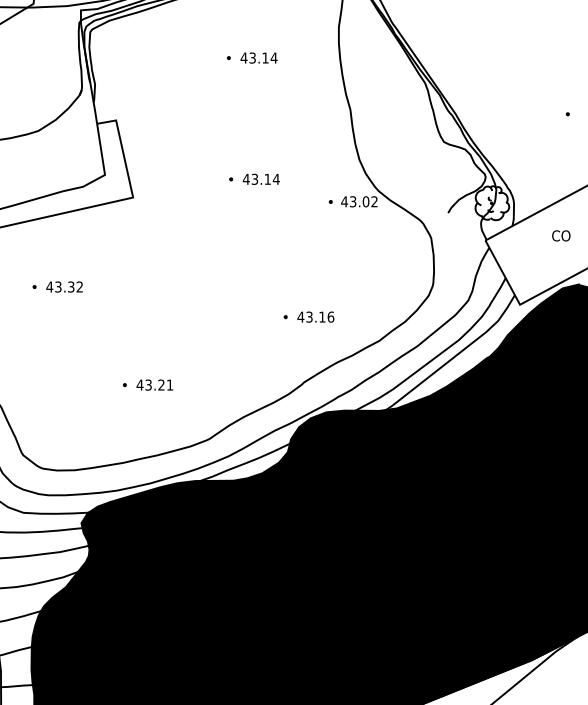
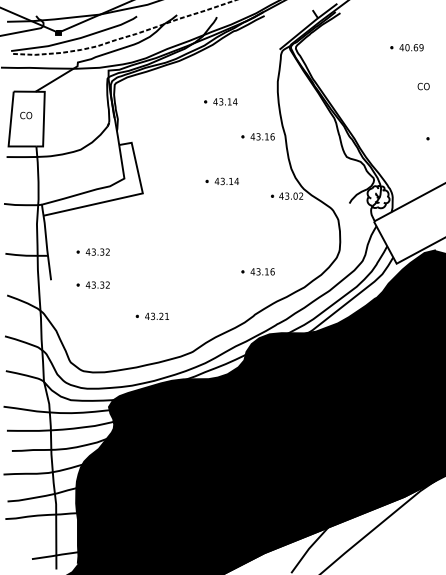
part: (307, 110) -> (257, 136), added
text: (560, 235) -> (423, 86), moved
part: (56, 336) -> (92, 284), added

